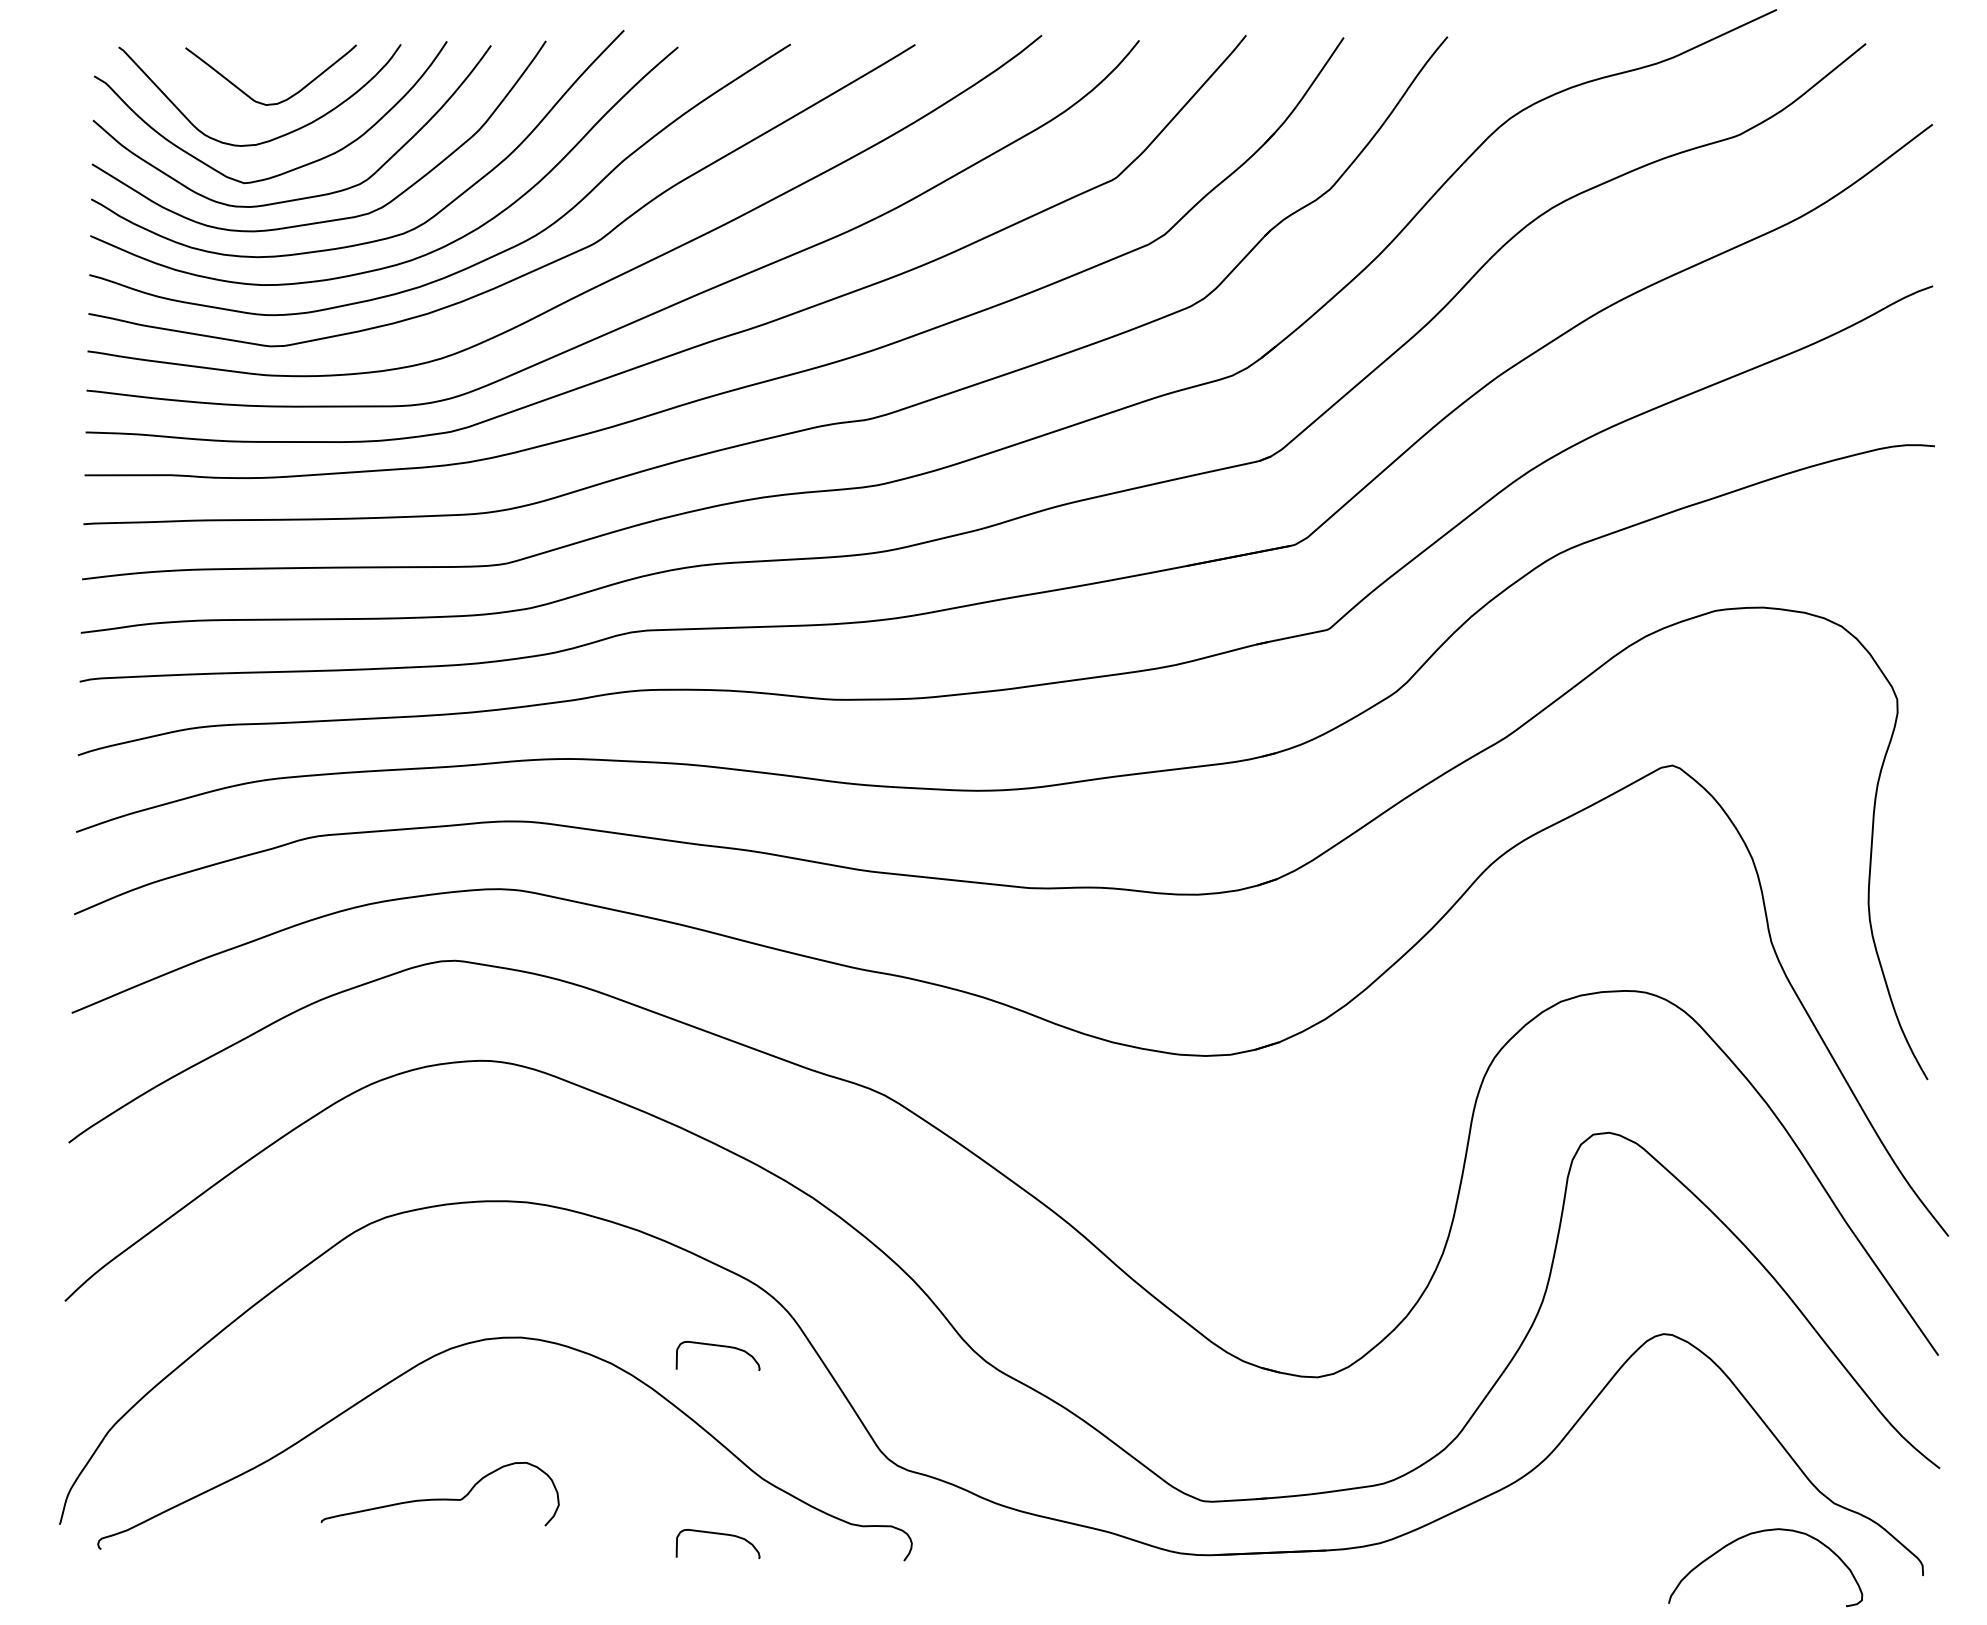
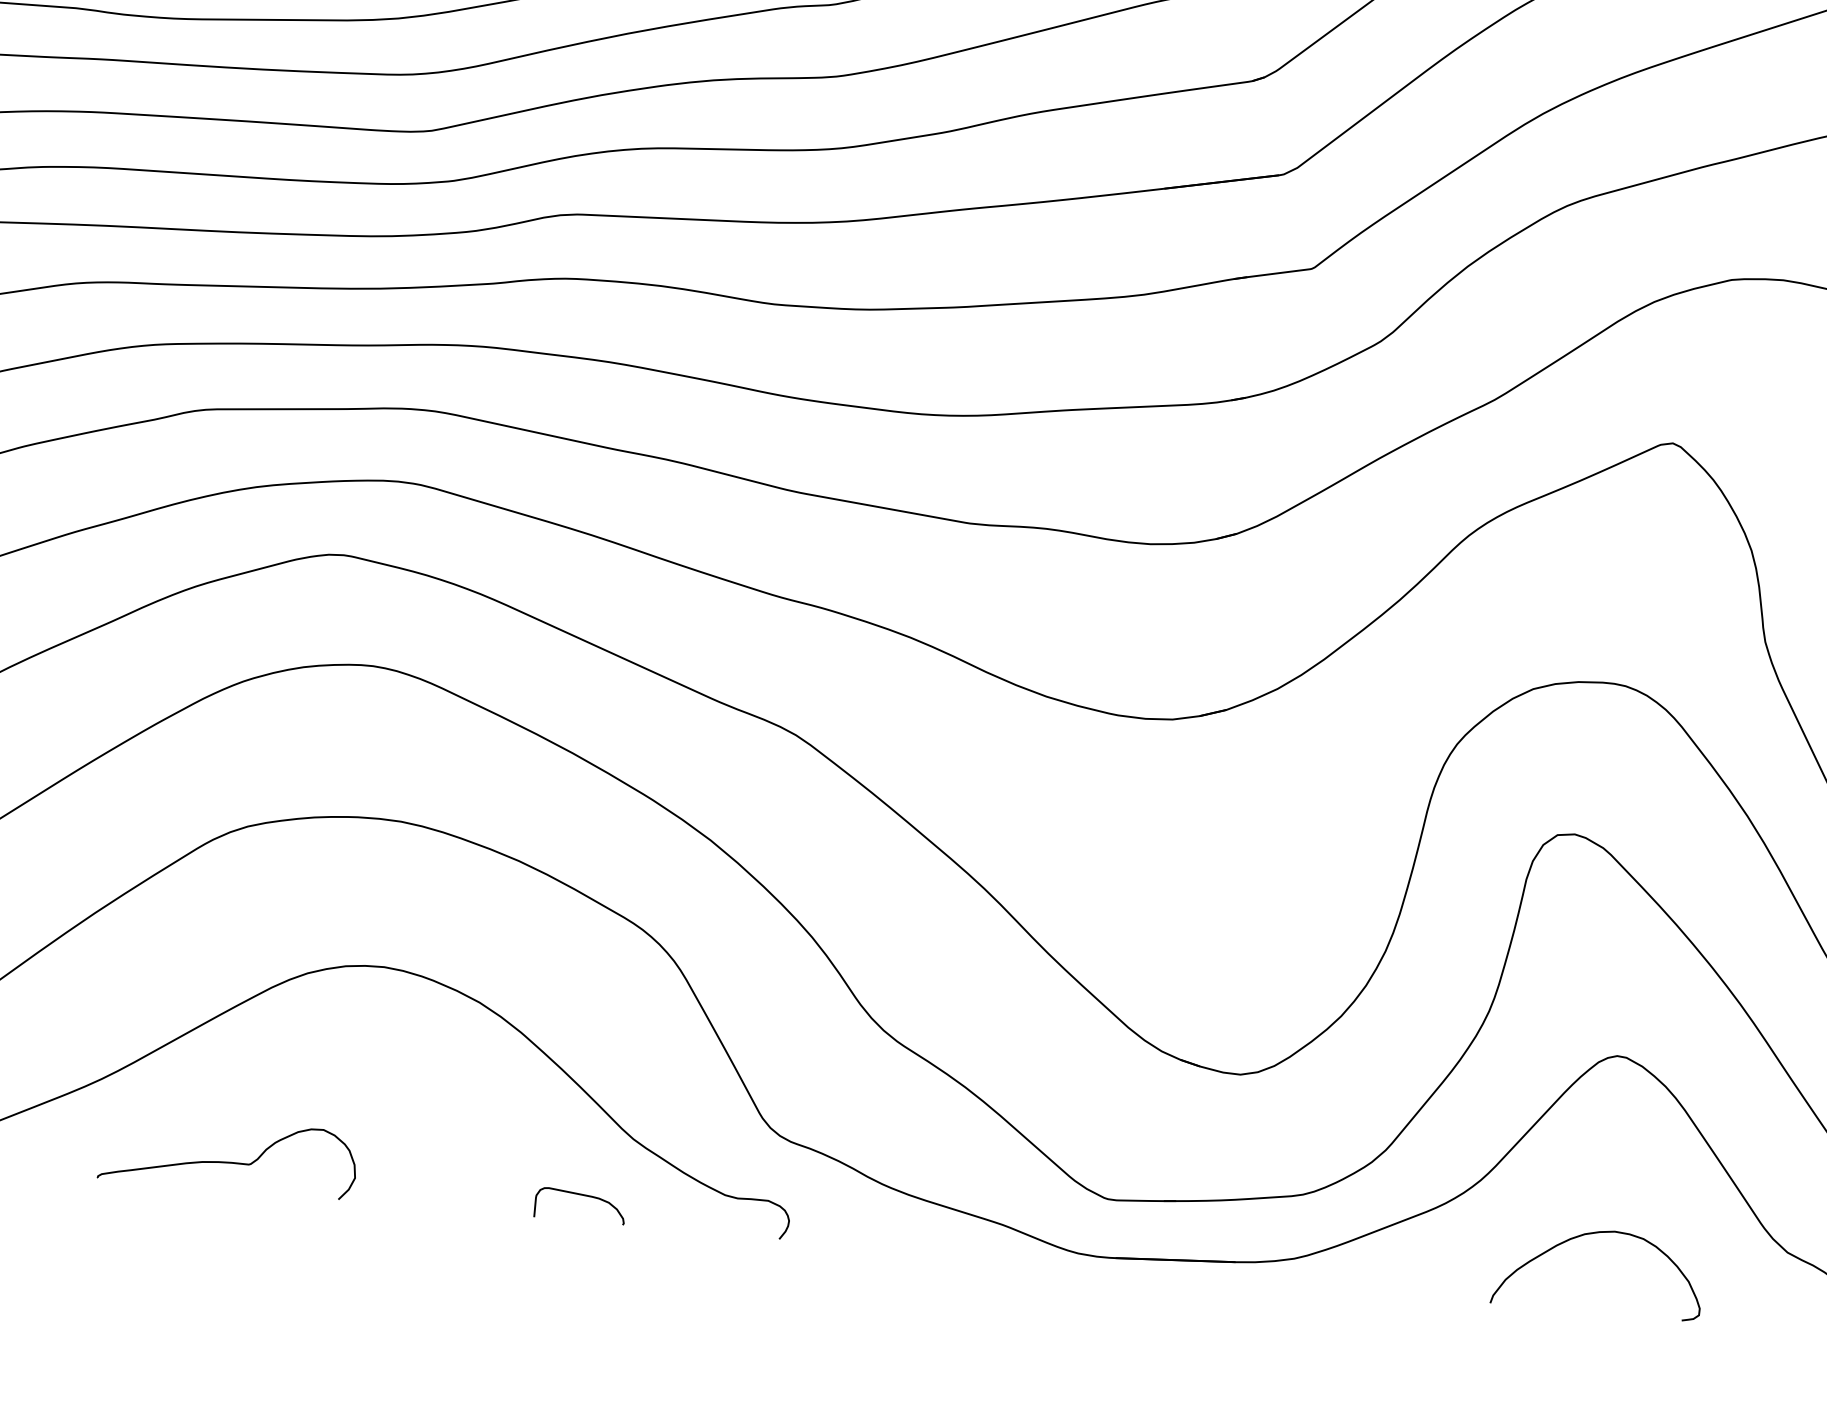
curve: (717, 1346) -> (595, 992), removed
curve: (439, 1498) -> (226, 1161), moved
part: (1757, 1533) -> (1591, 1234), moved

